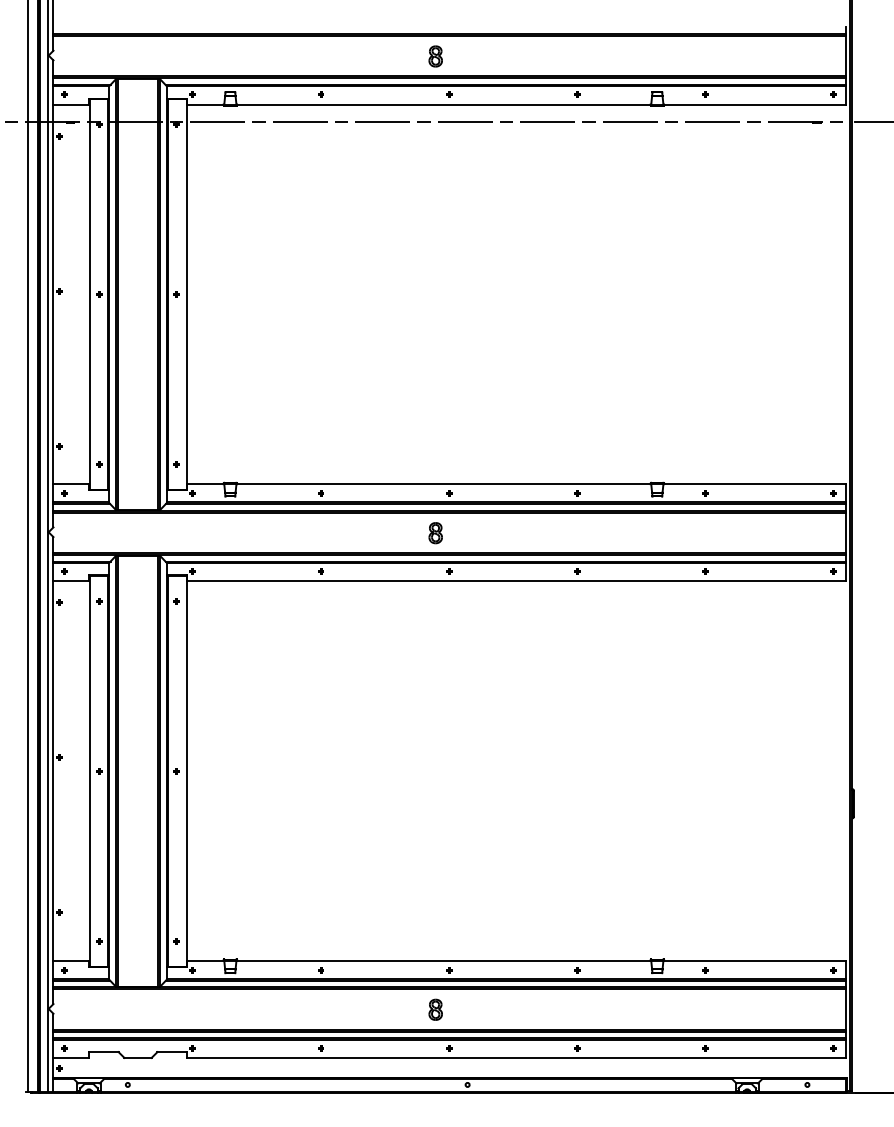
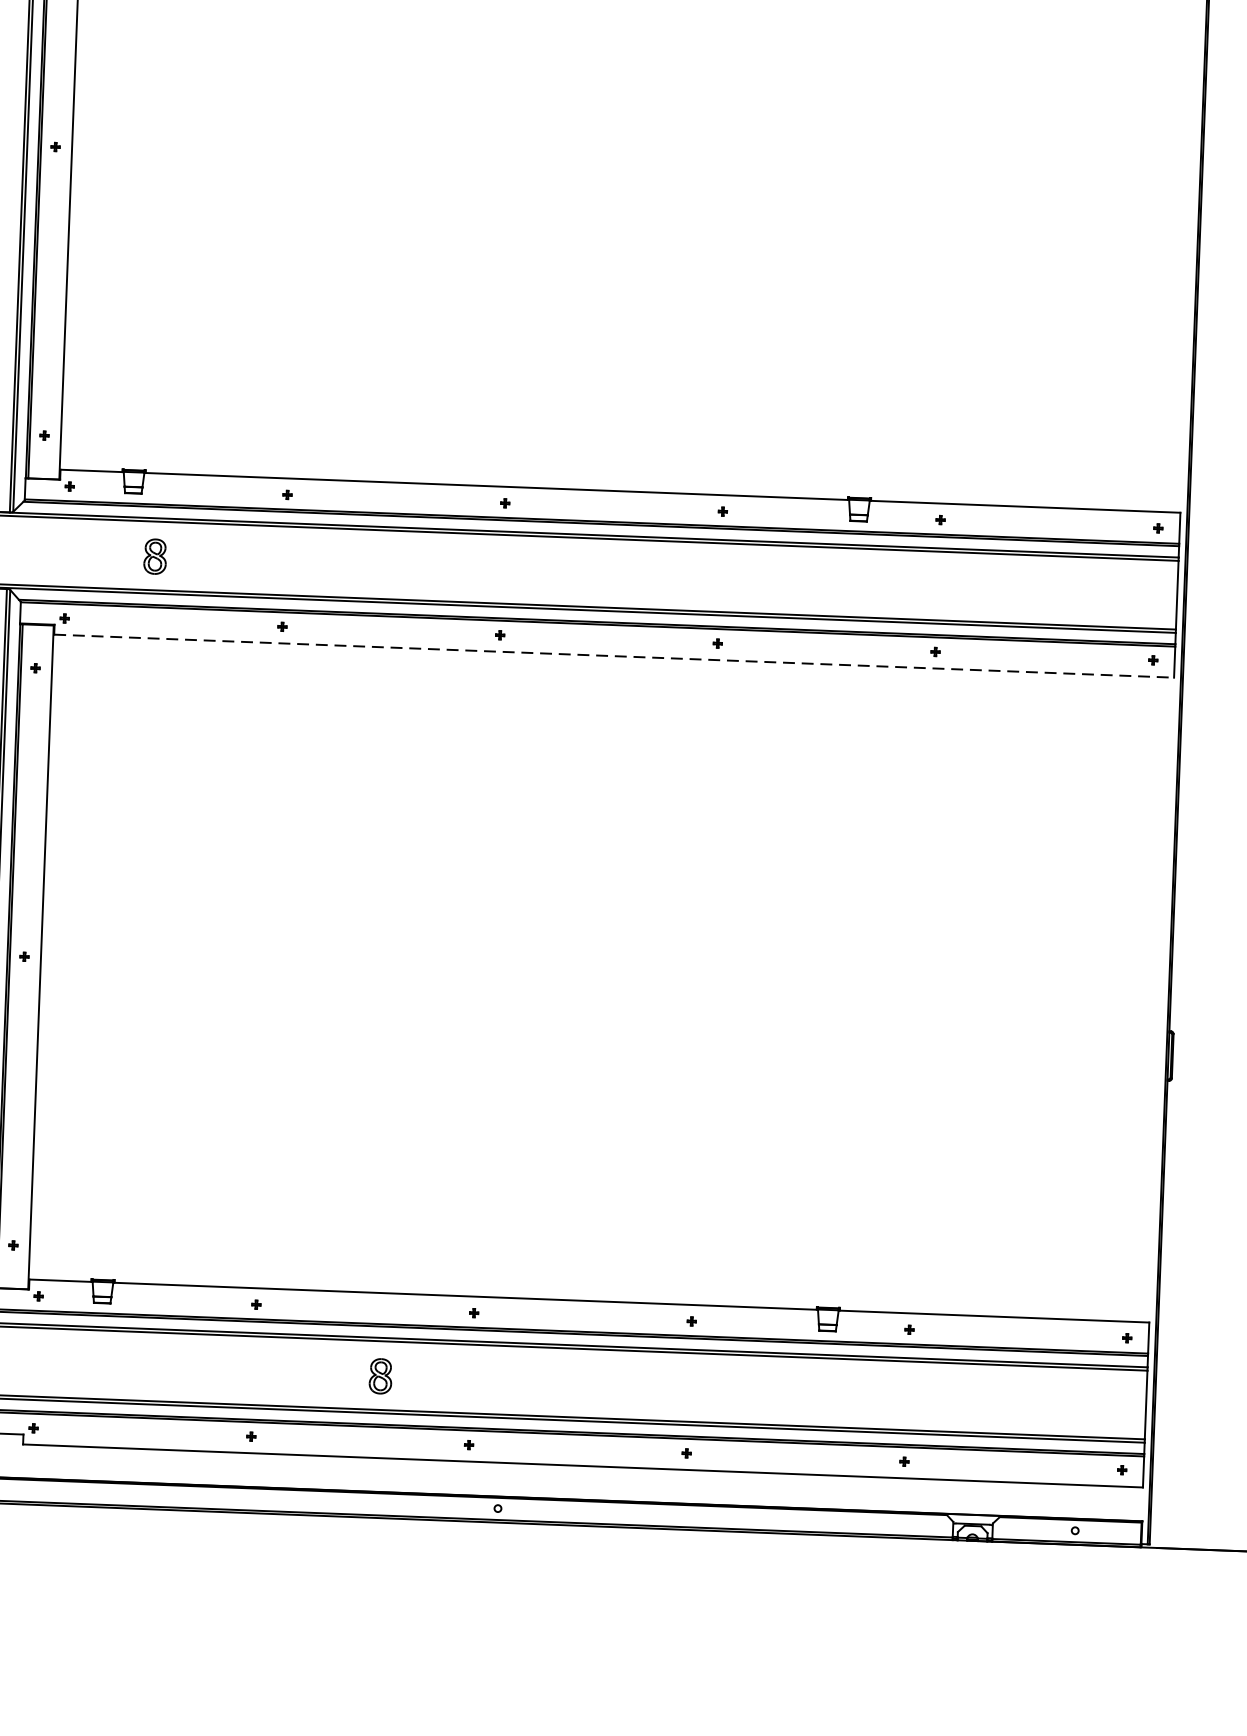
part: (435, 533) -> (154, 557), moved
line: (516, 581) -> (613, 656), solid -> dashed
part: (435, 1009) -> (380, 1375), moved

